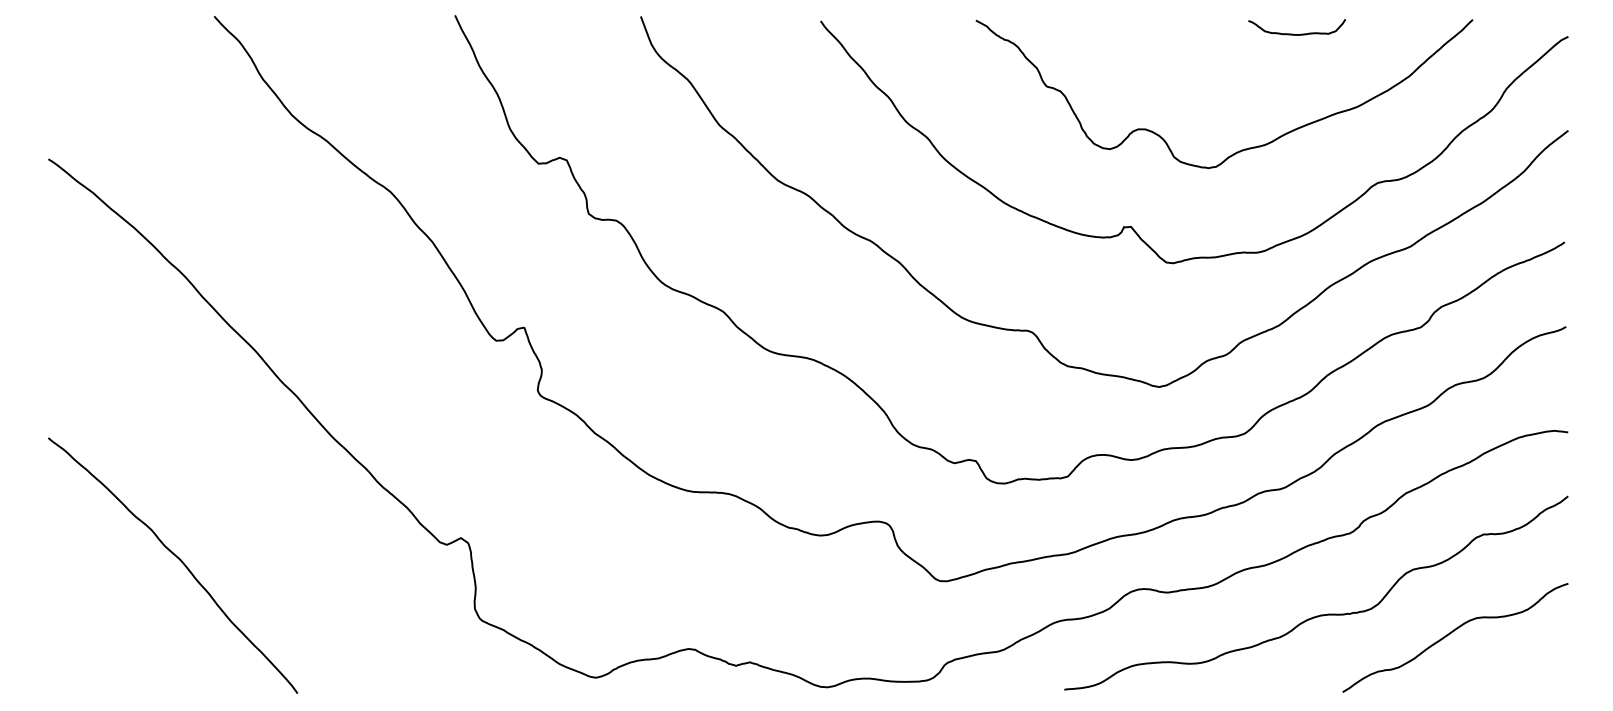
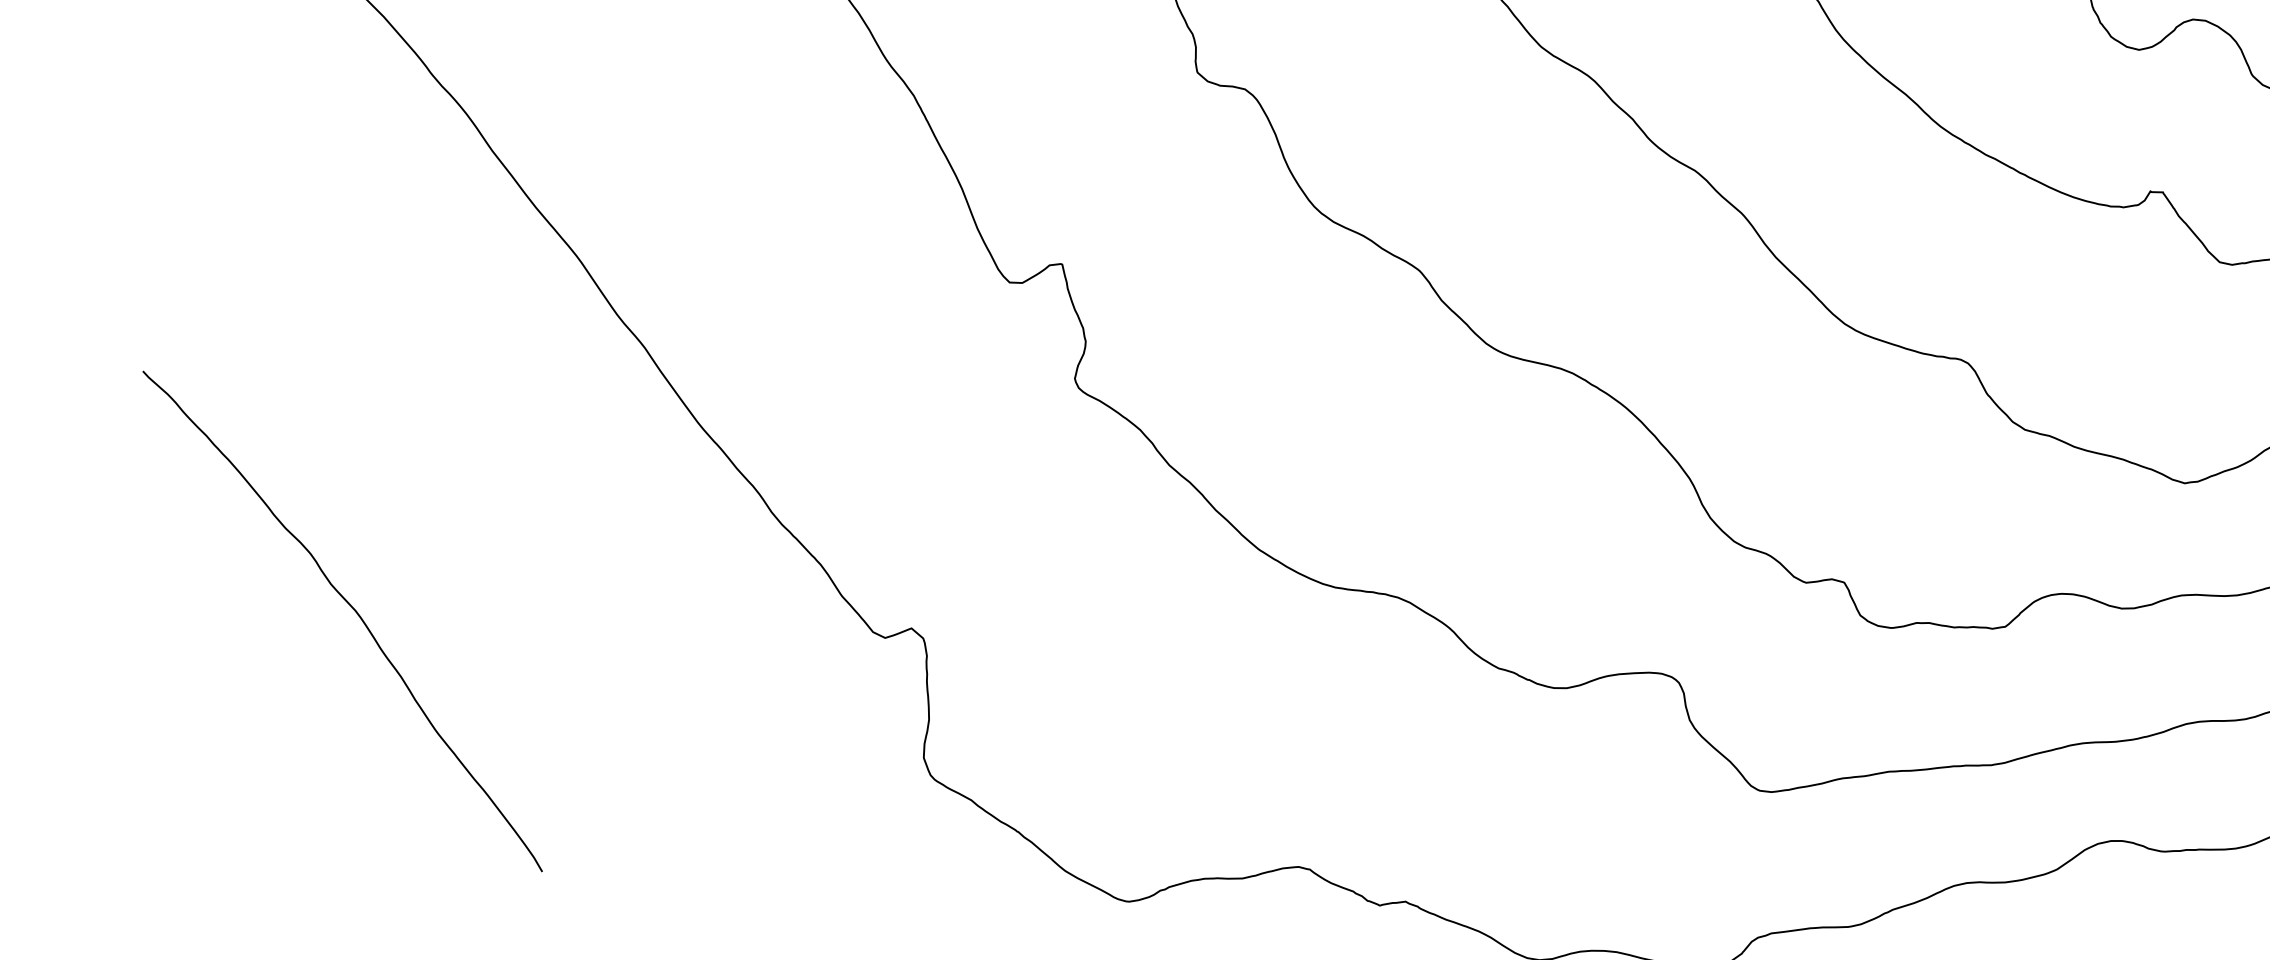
curve: (178, 559) -> (353, 611), moved

